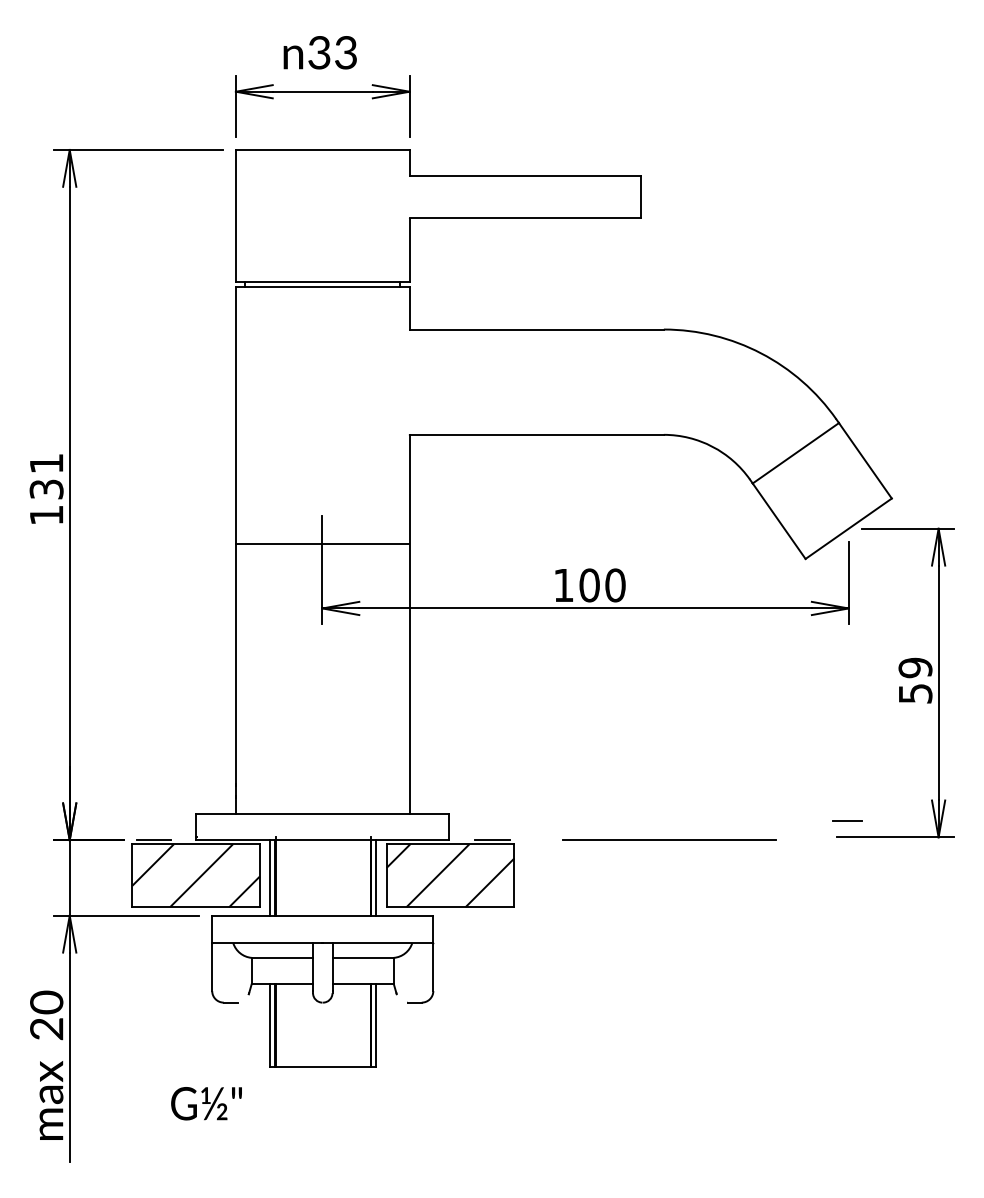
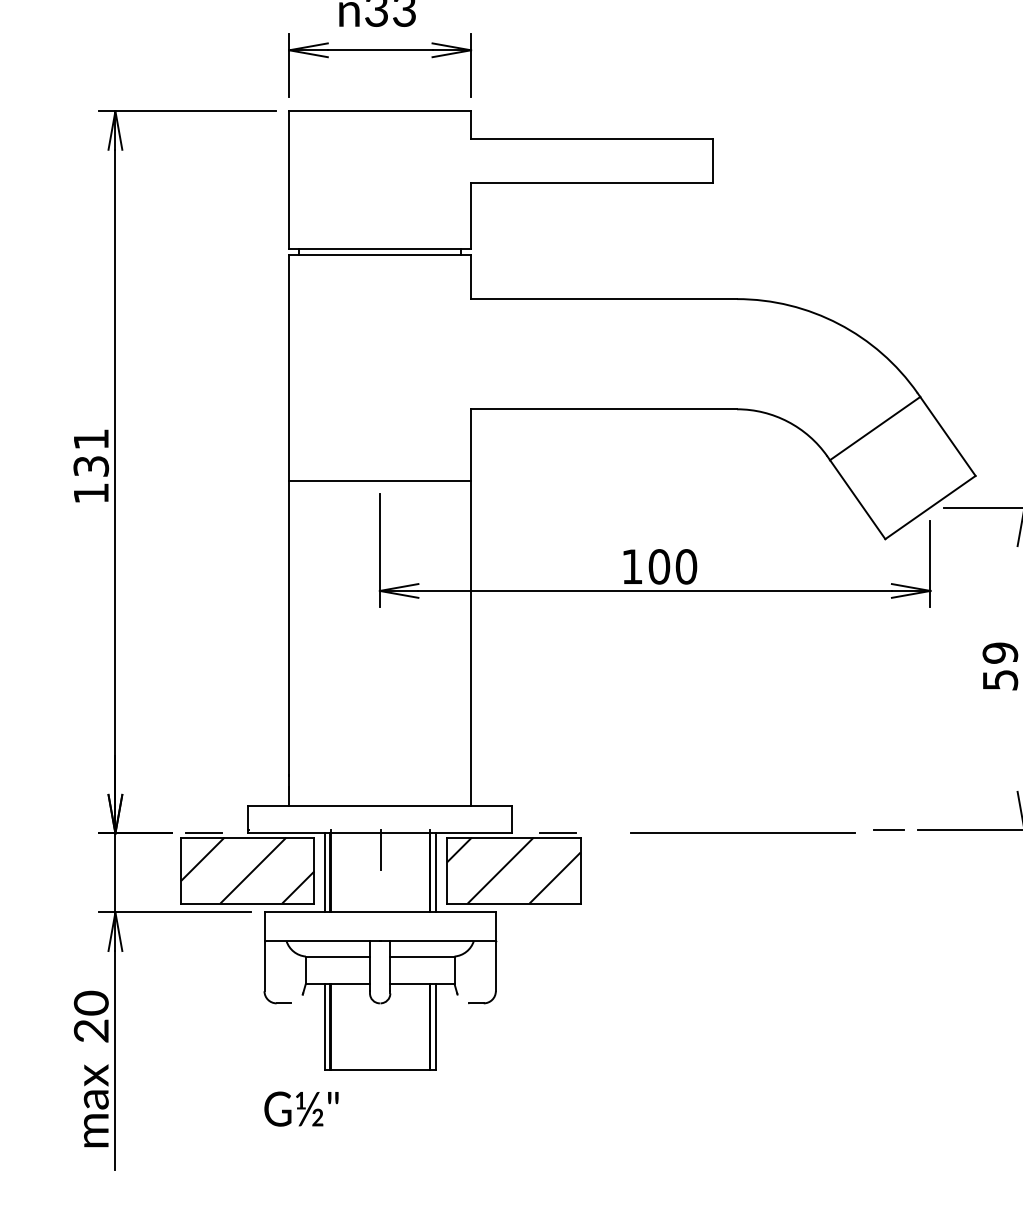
line: (322, 543) -> (379, 480), moved
line: (847, 820) -> (889, 829), moved
line: (323, 855) -> (380, 849), added
text: (206, 1103) -> (301, 1108), moved

